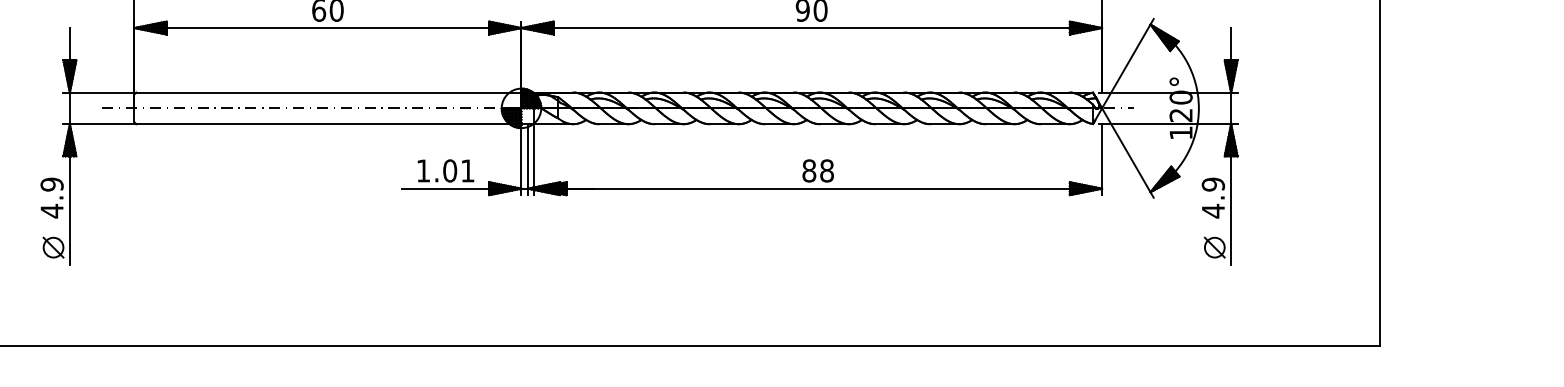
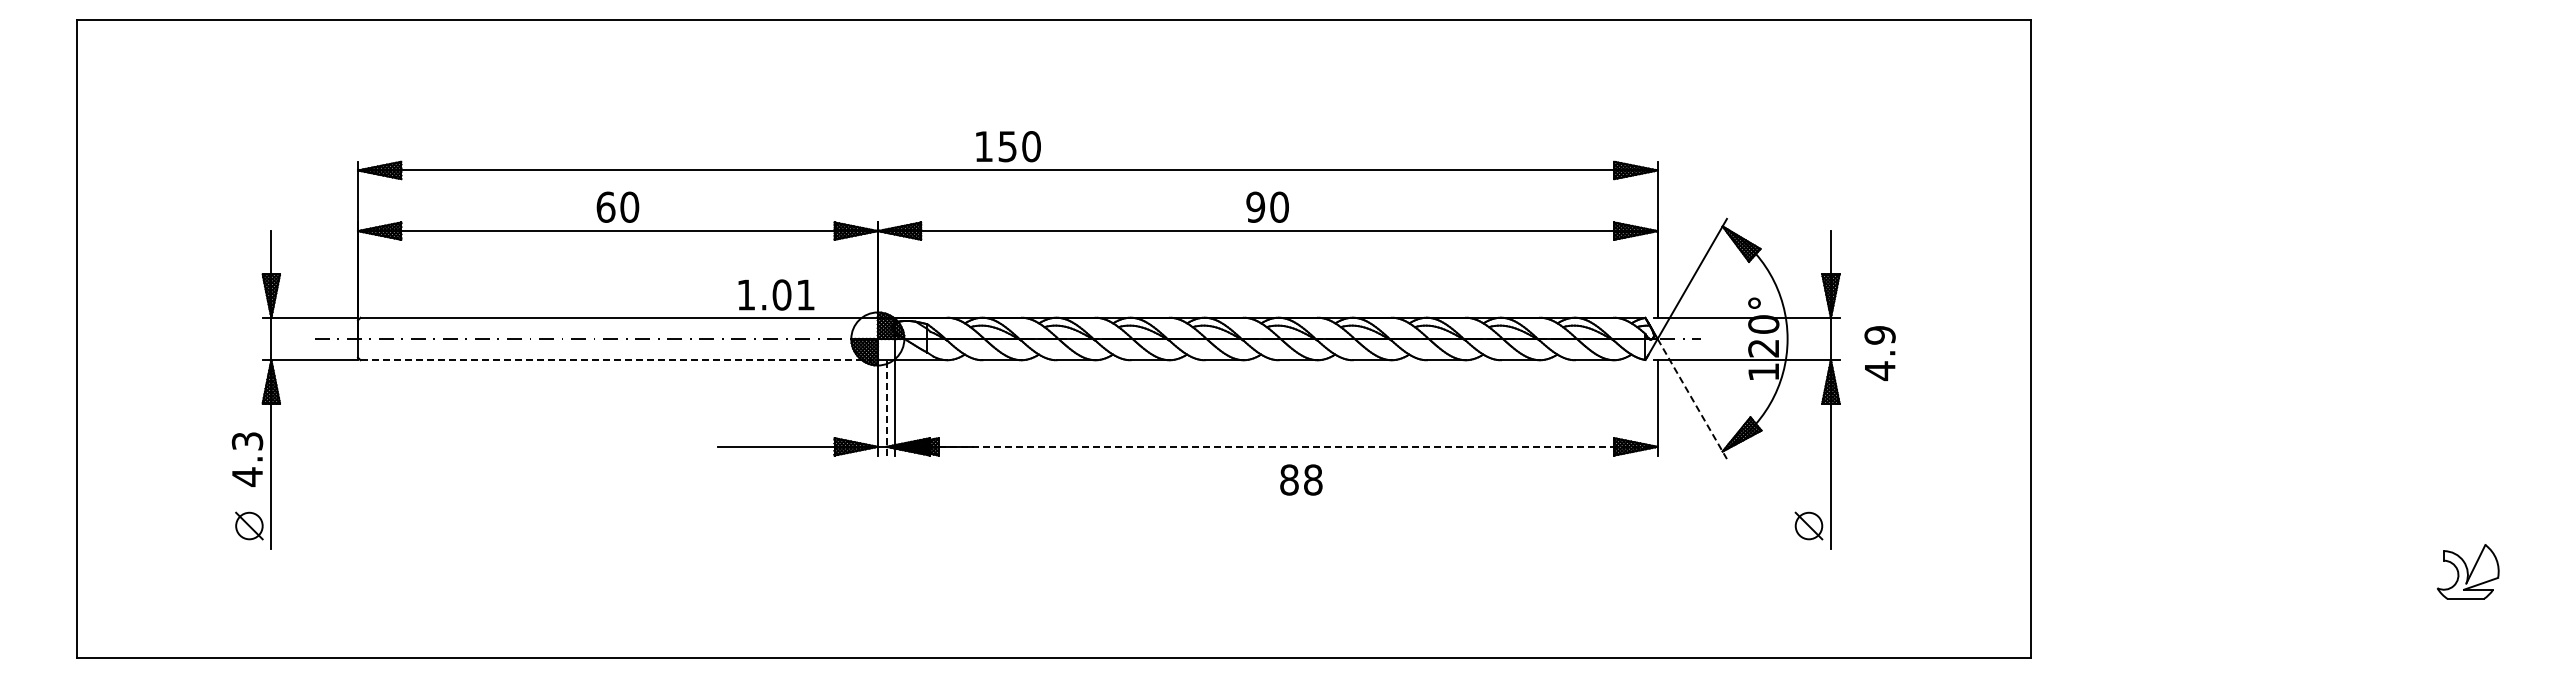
line: (329, 124) -> (619, 360), solid -> dashed
line: (1128, 153) -> (1692, 399), solid -> dashed
line: (527, 159) -> (886, 407), solid -> dashed
text: (446, 170) -> (776, 294), moved
text: (818, 170) -> (1301, 479), moved
text: (52, 184) -> (247, 441), 4.9 -> 4.3
line: (818, 188) -> (1276, 446), solid -> dashed
text: (1212, 198) -> (1879, 353), moved

